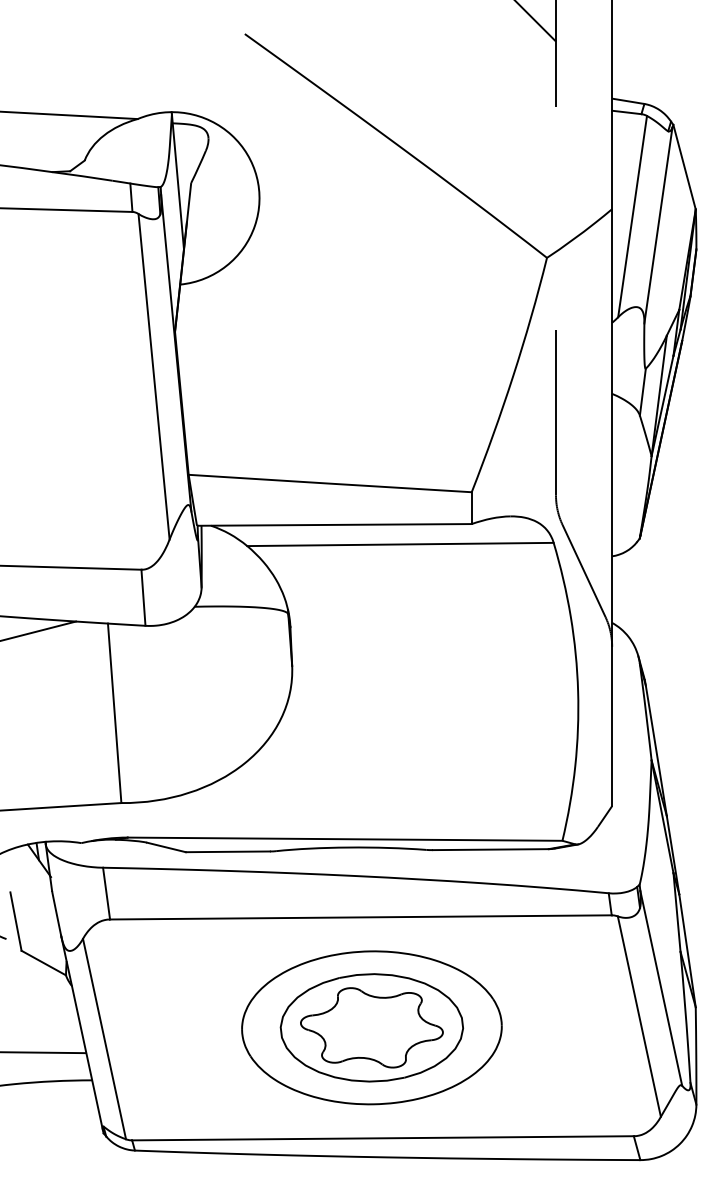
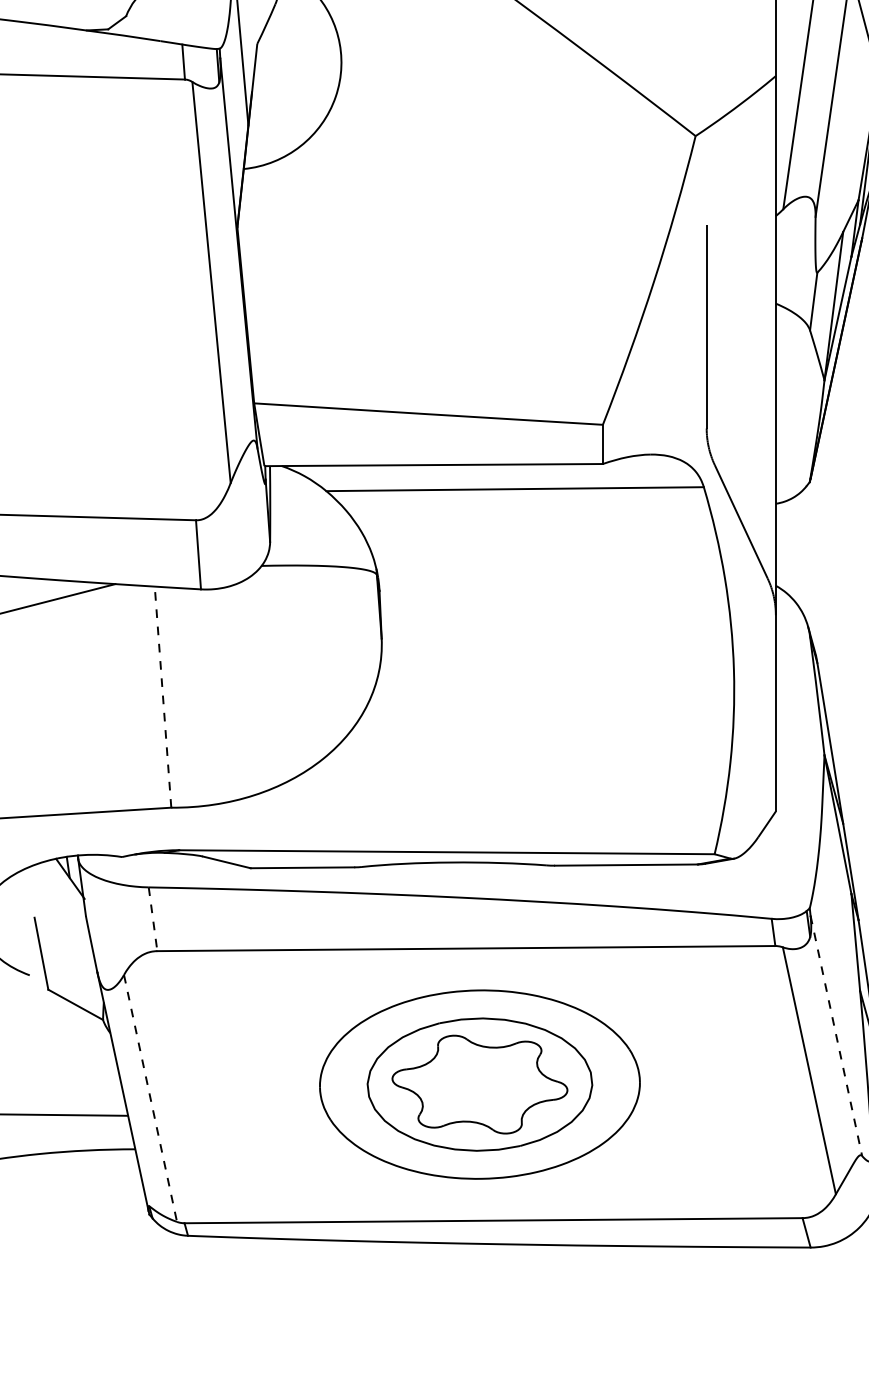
line: (114, 713) -> (162, 697), solid -> dashed
line: (106, 894) -> (152, 920), solid -> dashed
line: (661, 988) -> (836, 1036), solid -> dashed
line: (104, 1039) -> (150, 1098), solid -> dashed

